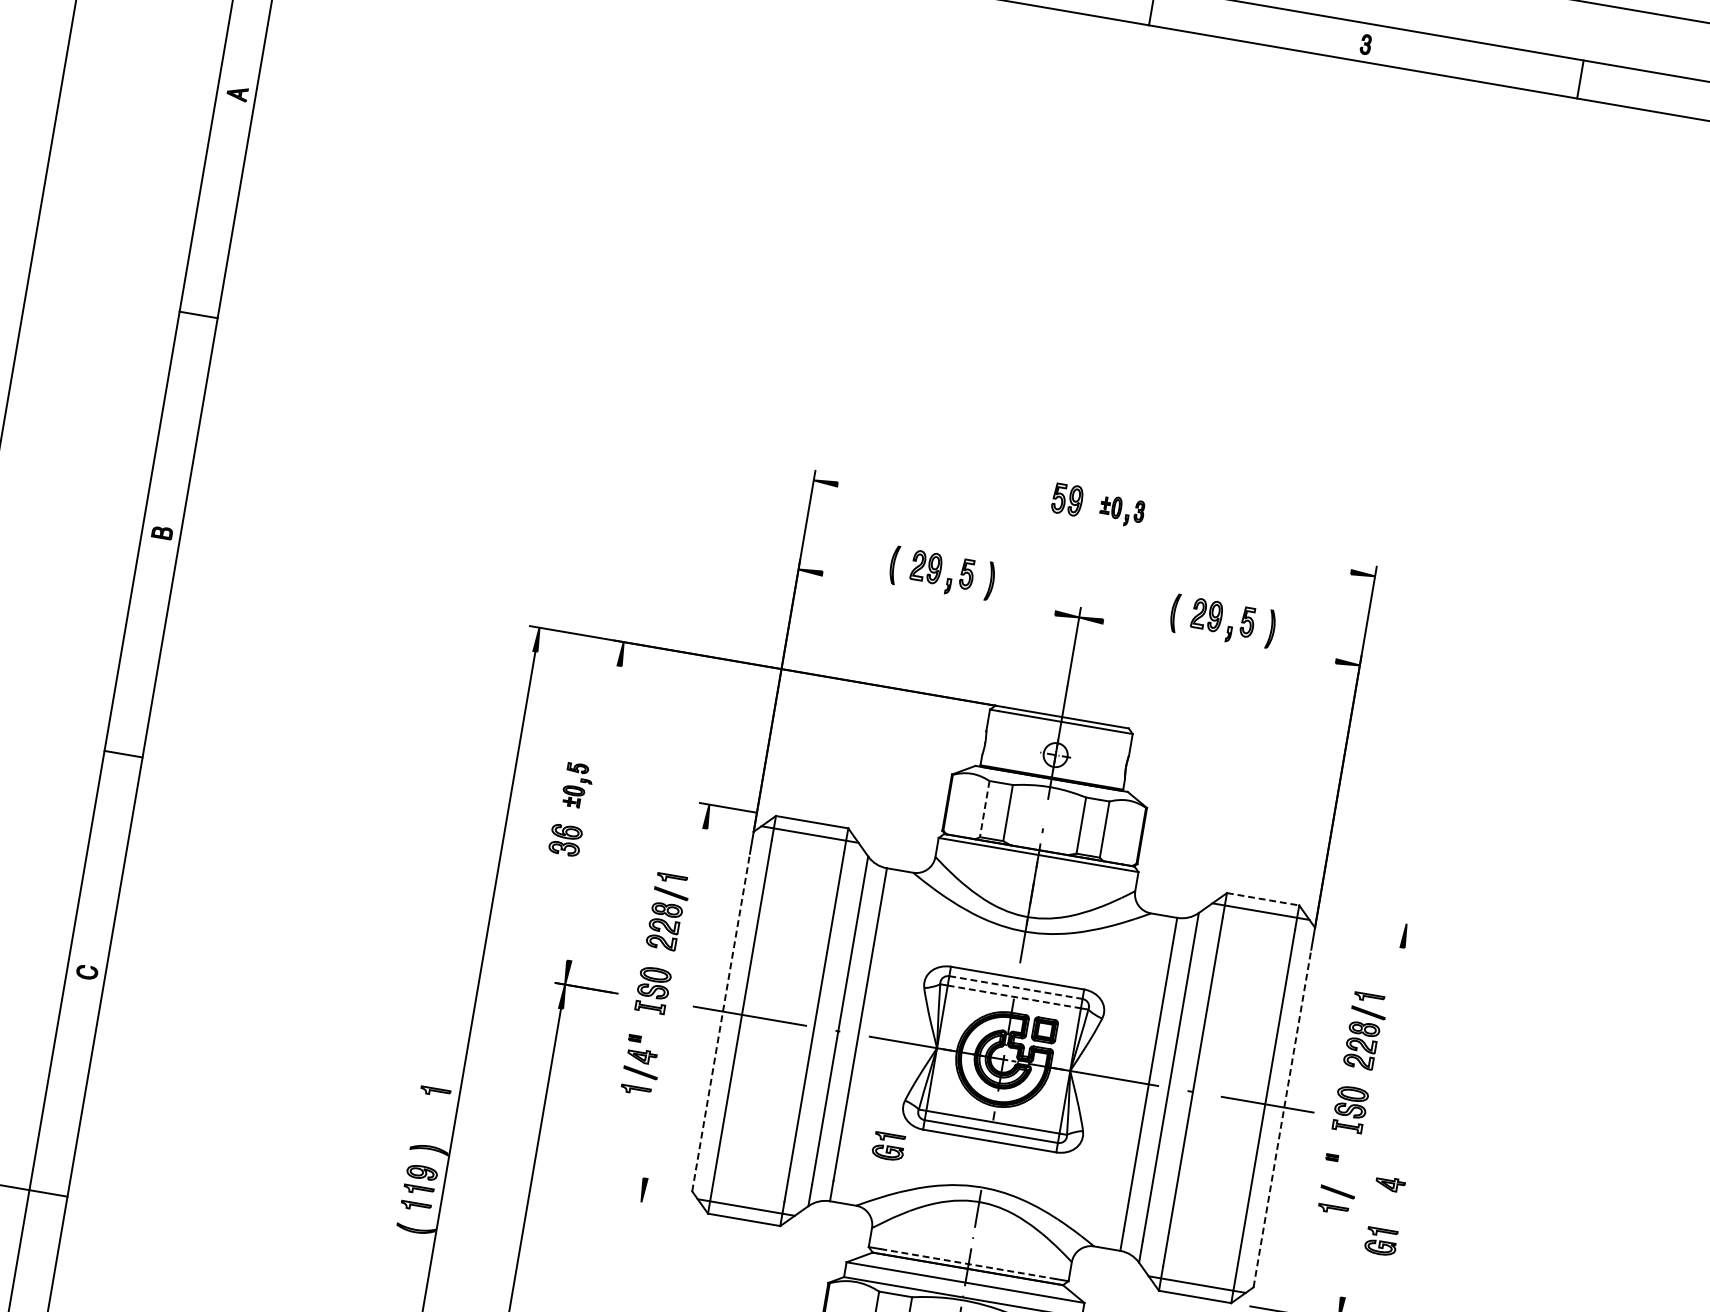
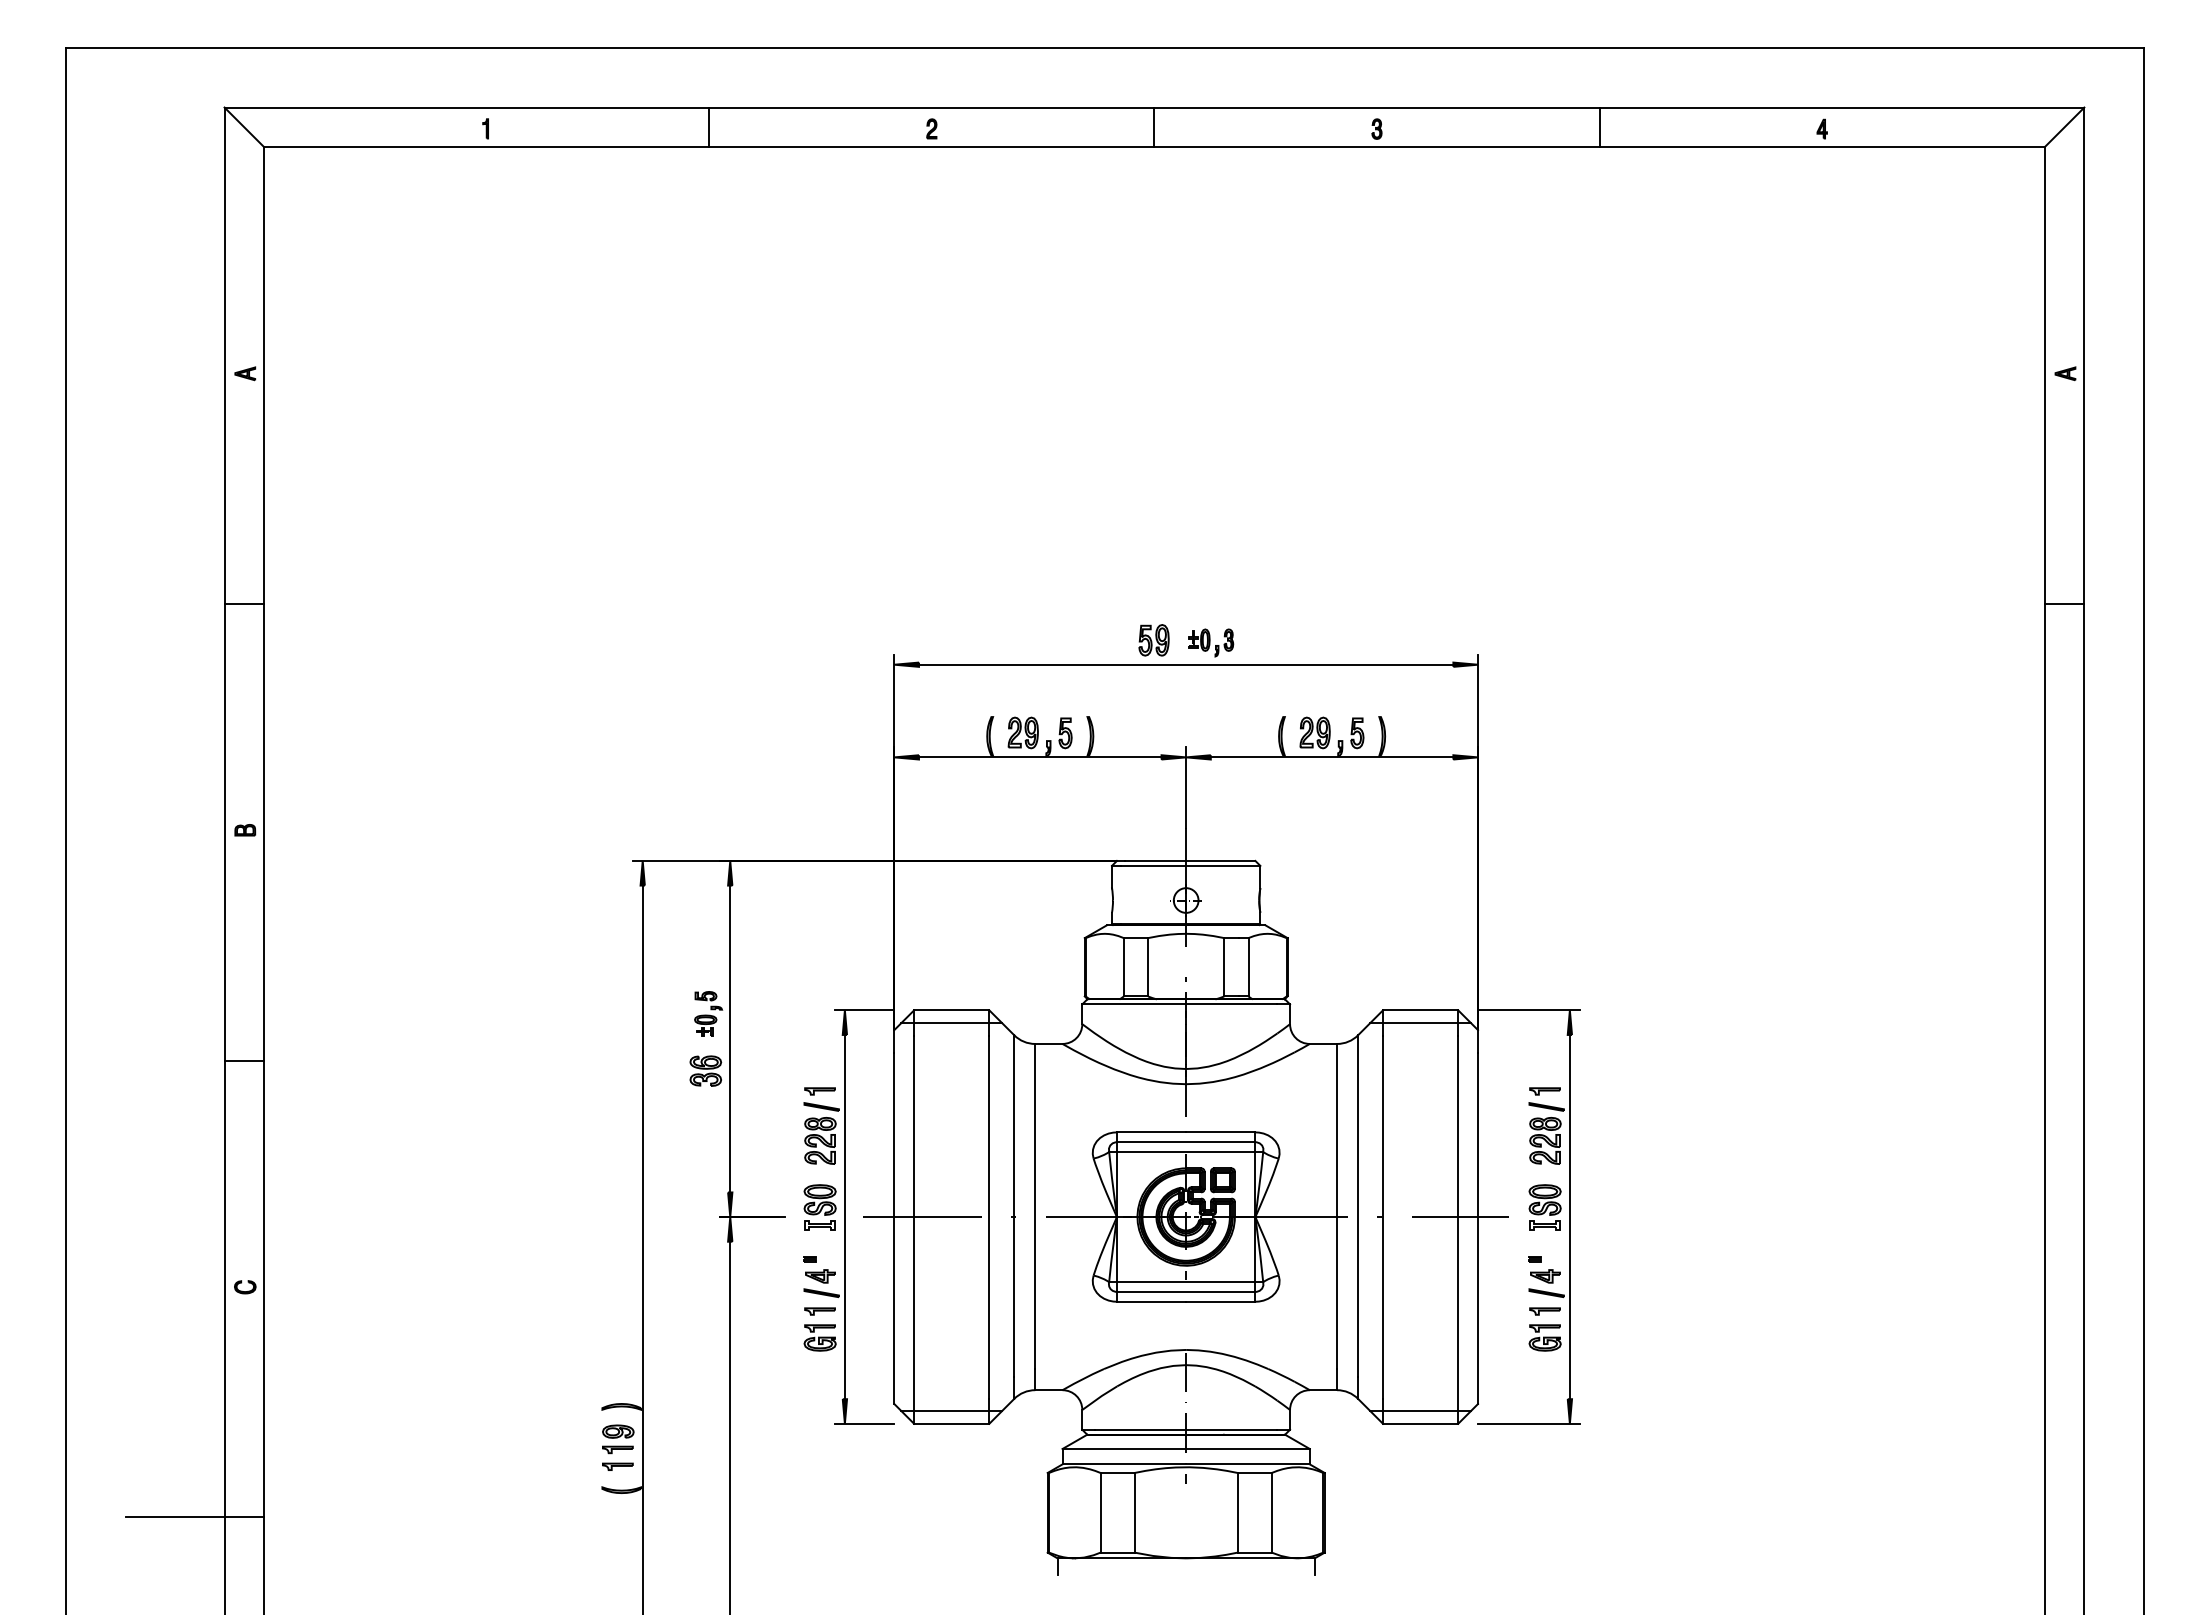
line: (1093, 528) -> (1185, 664), added
line: (938, 593) -> (1039, 757), added
line: (1218, 641) -> (1331, 757), added
line: (984, 809) -> (1123, 967), dashed -> solid
line: (594, 812) -> (730, 1038), added
line: (1262, 899) -> (1420, 1010), dashed -> solid
line: (1366, 917) -> (1528, 1010), added
line: (1016, 987) -> (1186, 1142), dashed -> solid
line: (1014, 996) -> (1186, 1151), dashed -> solid
line: (675, 1002) -> (844, 1216), added
line: (721, 1022) -> (894, 1228), dashed -> solid
part: (435, 1091) -> (617, 1347), removed
line: (1282, 1118) -> (1478, 1228), dashed -> solid
line: (1372, 1122) -> (1569, 1216), added
part: (888, 1146) -> (819, 1337), moved
part: (1390, 1184) -> (1545, 1276), moved
line: (660, 1205) -> (864, 1423), added
part: (1380, 1241) -> (1544, 1337), moved
line: (968, 1263) -> (1185, 1429), dashed -> solid

